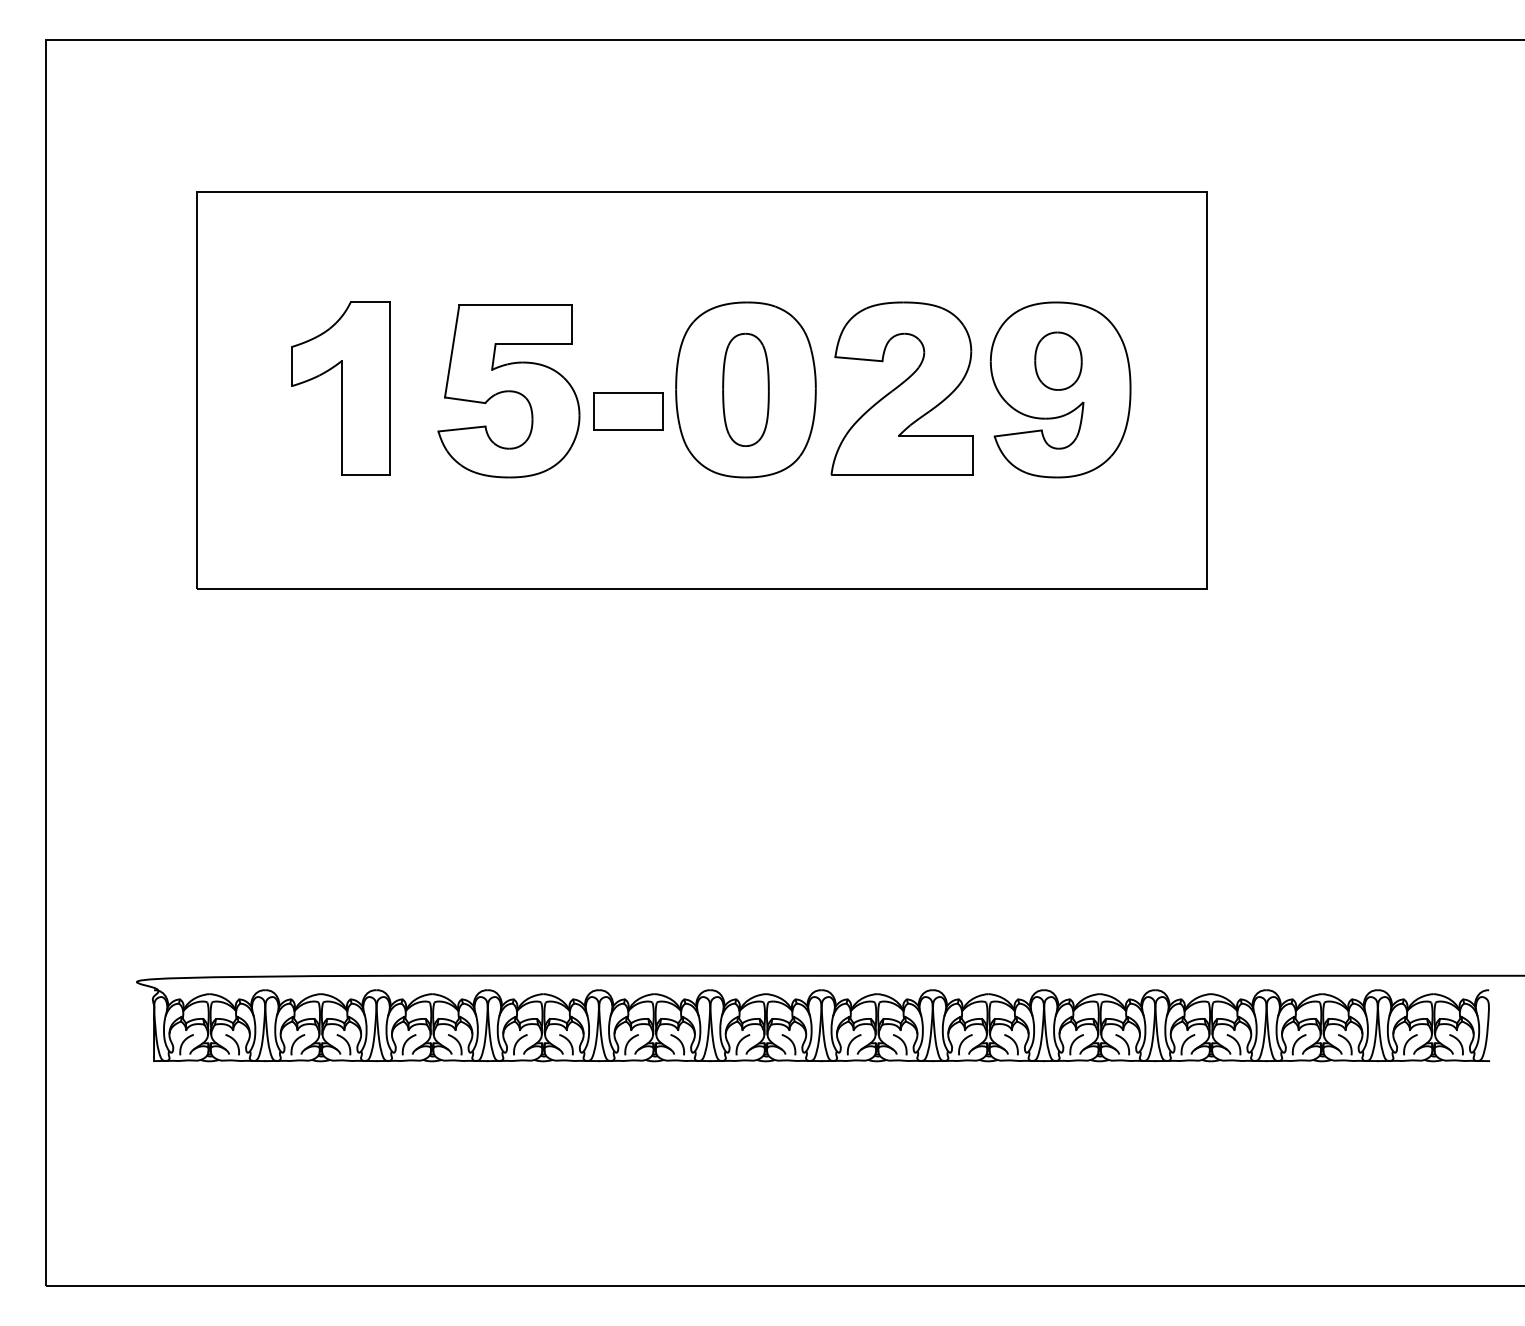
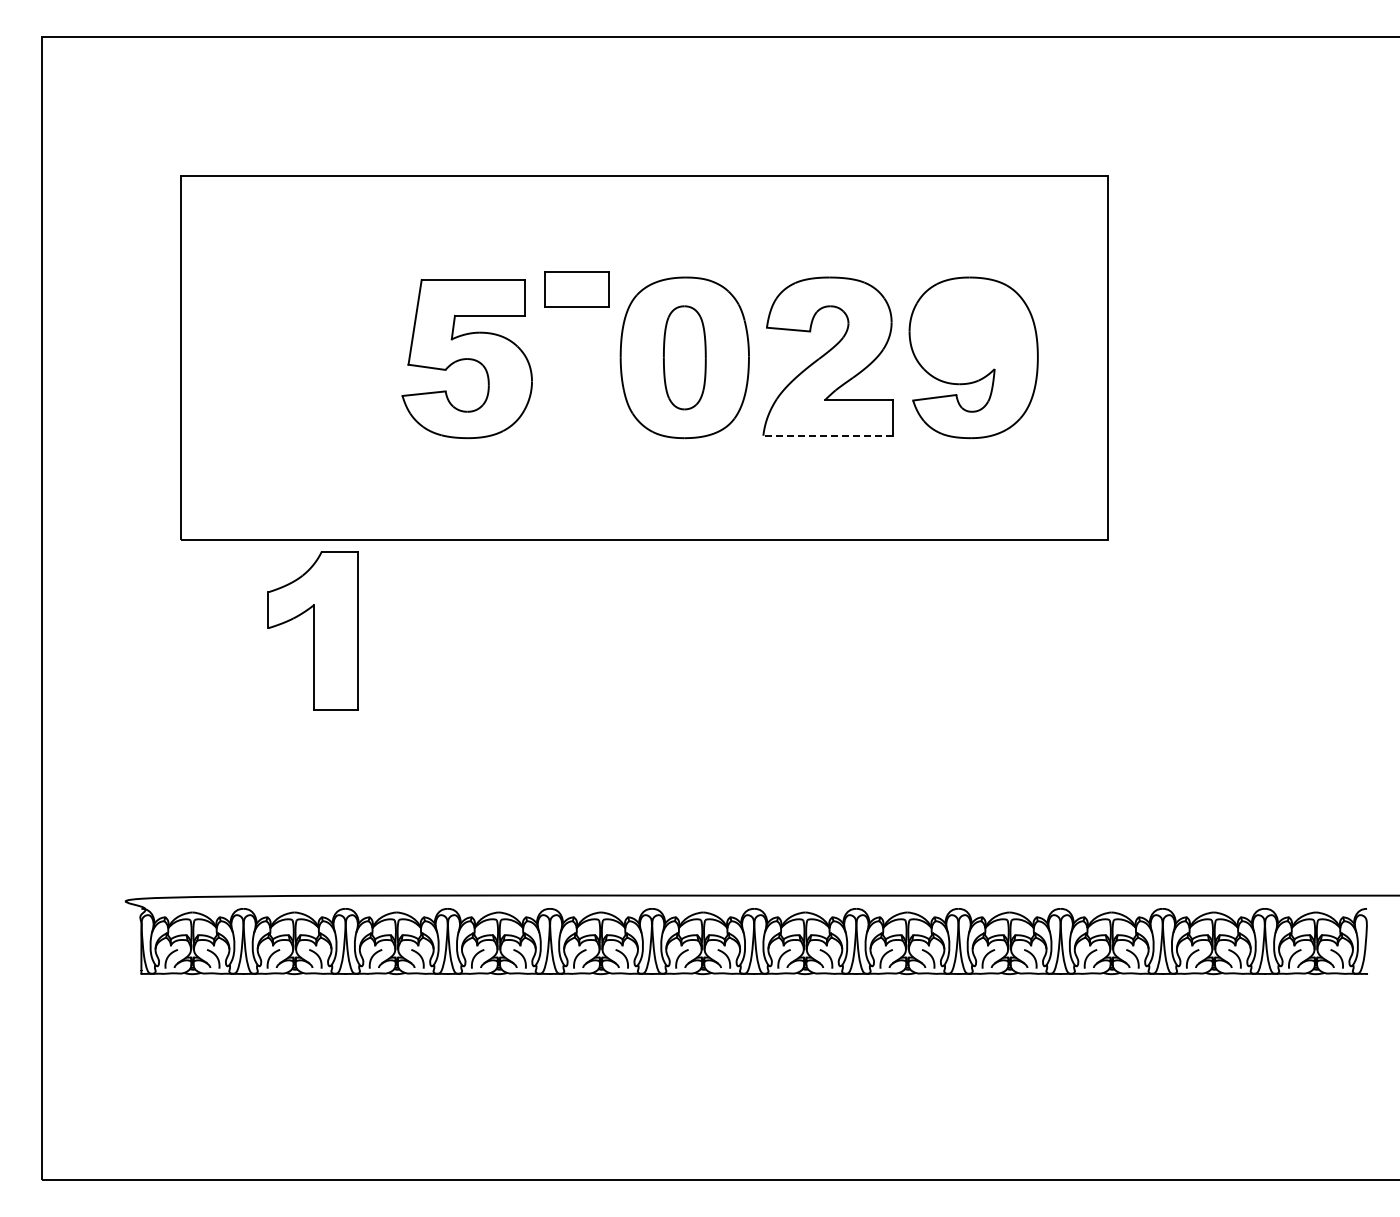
part: (1058, 361) -> (971, 331), removed
part: (340, 388) -> (312, 630), moved
part: (627, 411) -> (576, 289), moved
line: (902, 474) -> (828, 435), solid -> dashed

